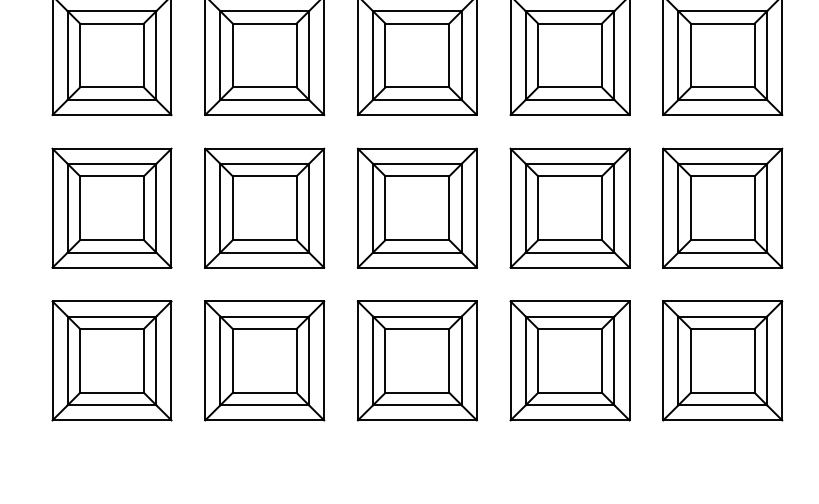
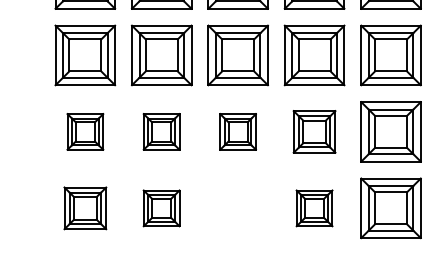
part: (112, 207) -> (85, 131), size x0.6
part: (264, 207) -> (161, 131), size x0.6
part: (416, 207) -> (237, 131), size x0.6
part: (569, 207) -> (314, 131), size x0.7
part: (112, 361) -> (85, 208), size x0.7
part: (264, 361) -> (161, 208), size x0.6
part: (416, 361) -> (237, 208), removed
part: (569, 361) -> (314, 208), size x0.6

